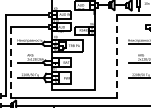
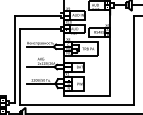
line: (116, 56) -> (133, 60), dashed -> solid
line: (10, 63) -> (19, 68), dashed -> solid

